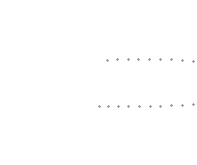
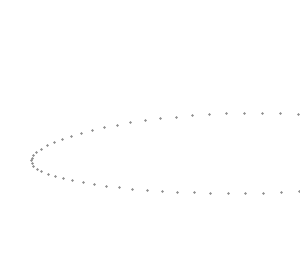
part: (48, 70) -> (93, 132), added

